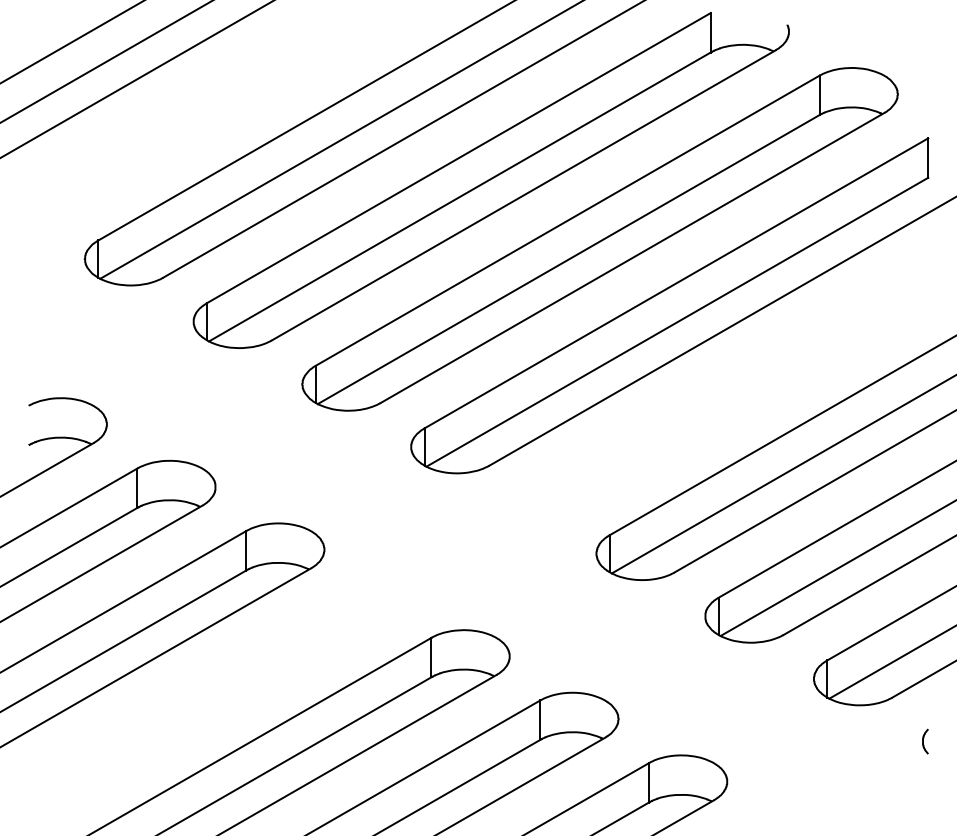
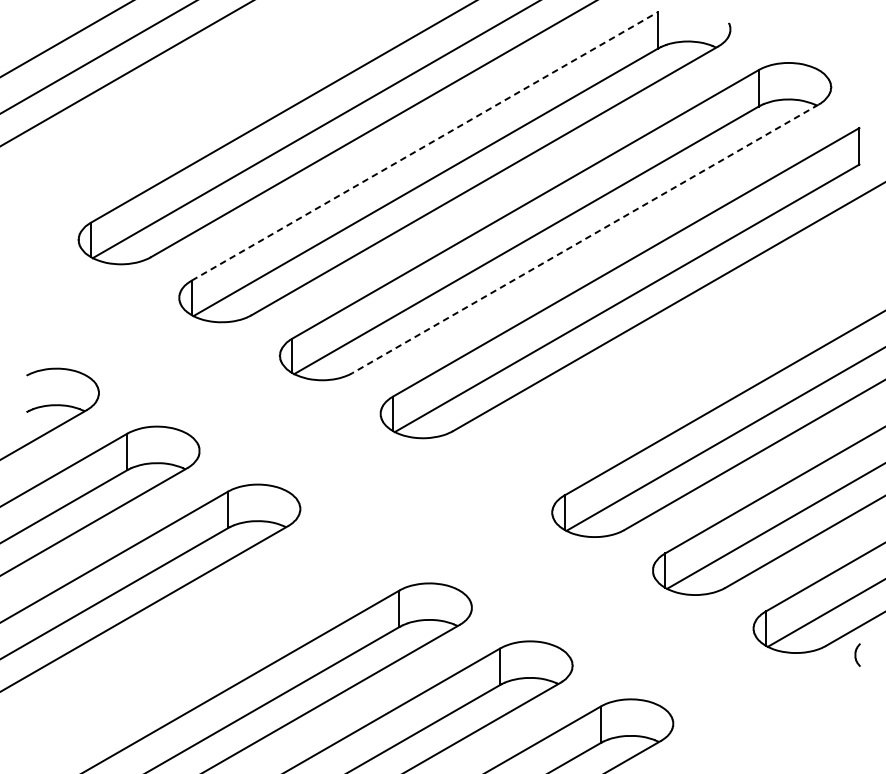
line: (458, 158) -> (424, 146), solid -> dashed
line: (632, 258) -> (585, 239), solid -> dashed
curve: (923, 741) -> (855, 655), moved

